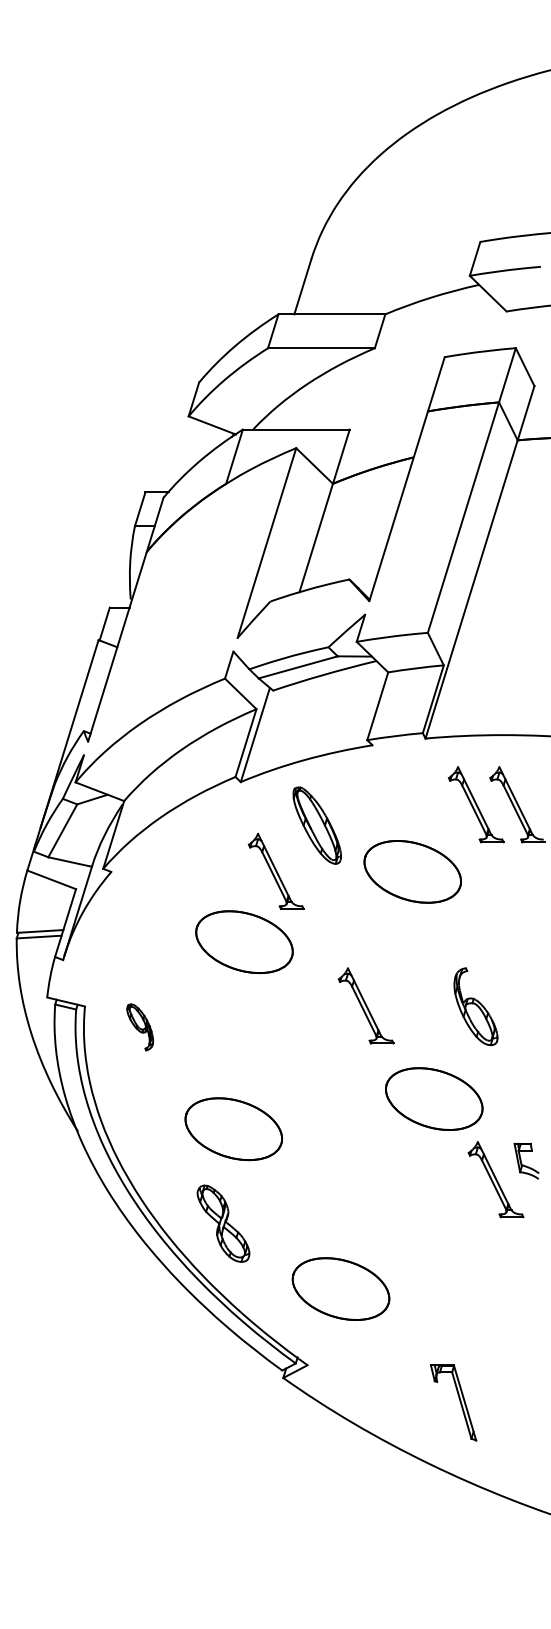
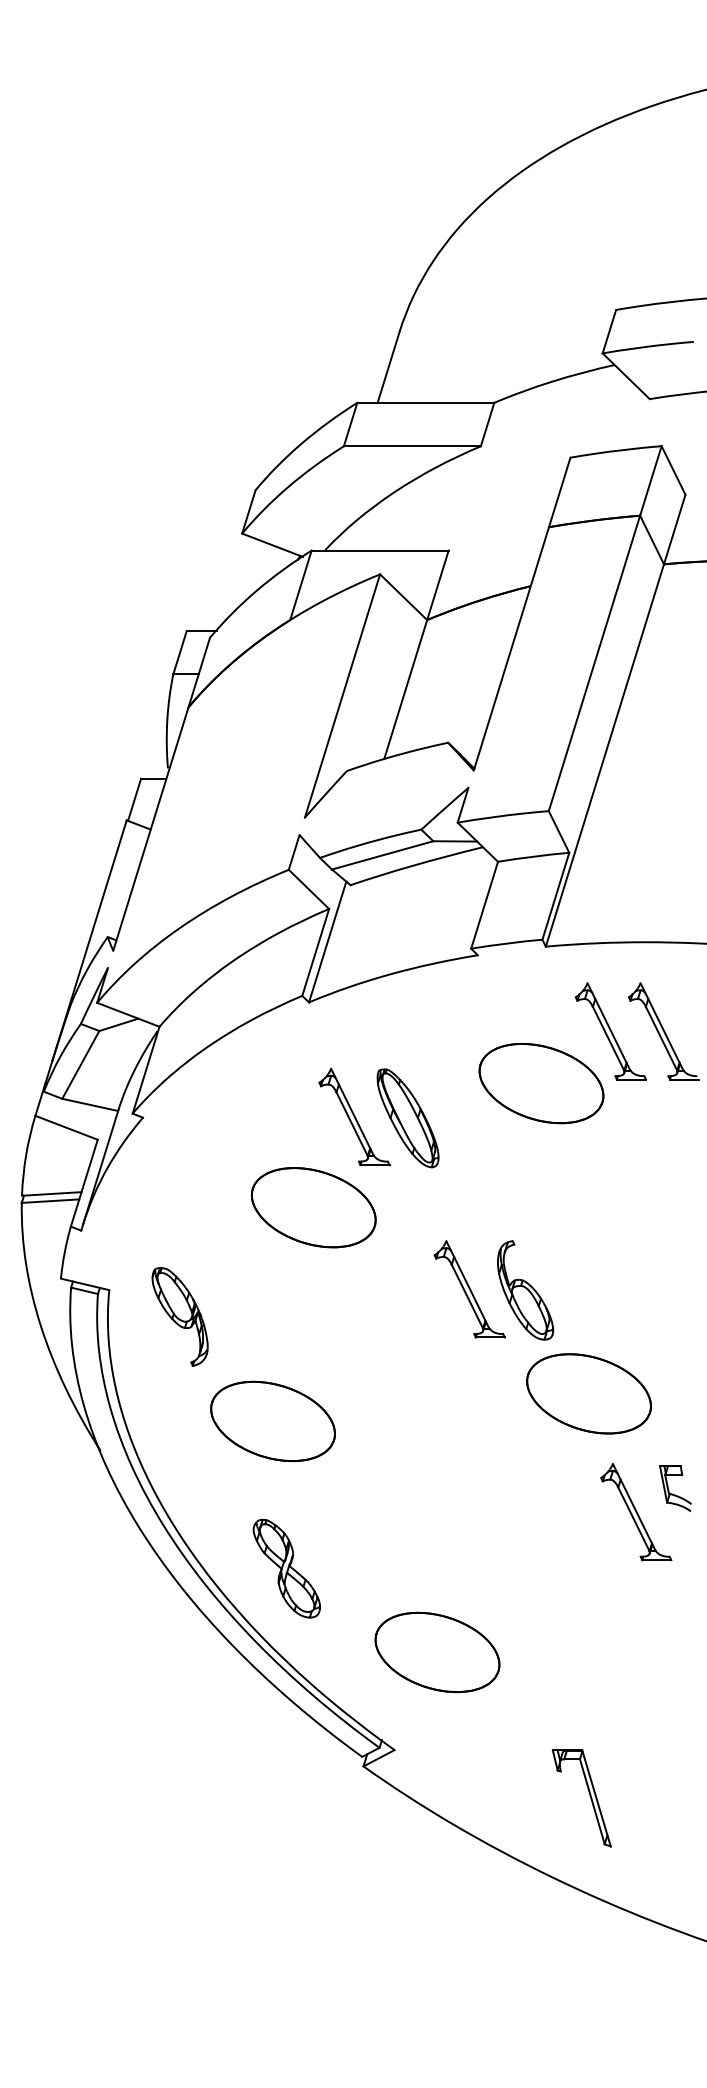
part: (316, 825) -> (407, 1118), moved
part: (412, 871) -> (541, 1083), moved
part: (475, 1006) -> (525, 1290), moved
part: (139, 1027) -> (179, 1316), size x1.67
part: (433, 1098) -> (588, 1393), moved
part: (233, 1129) -> (272, 1421), moved

